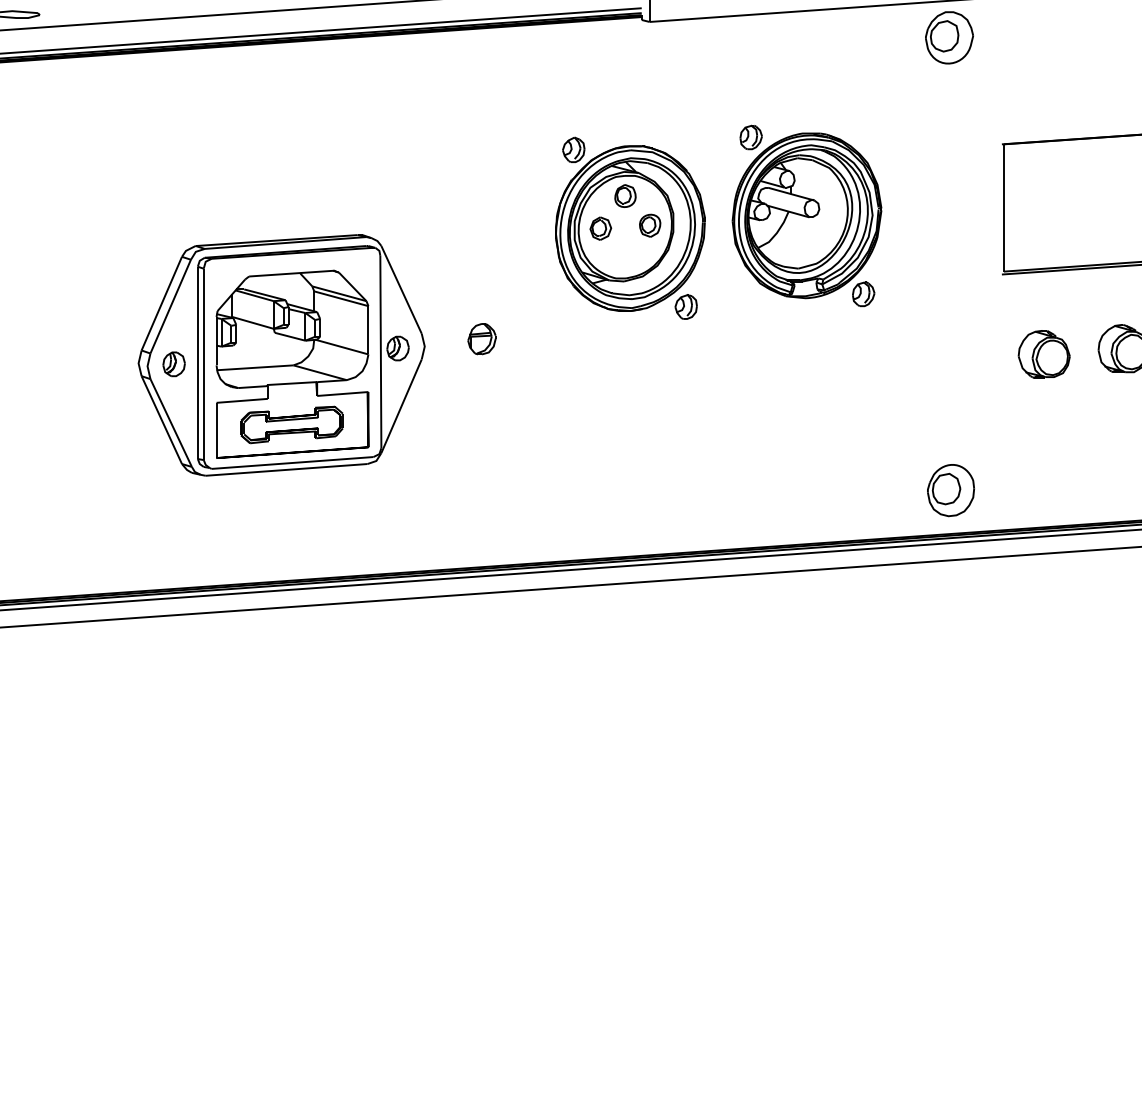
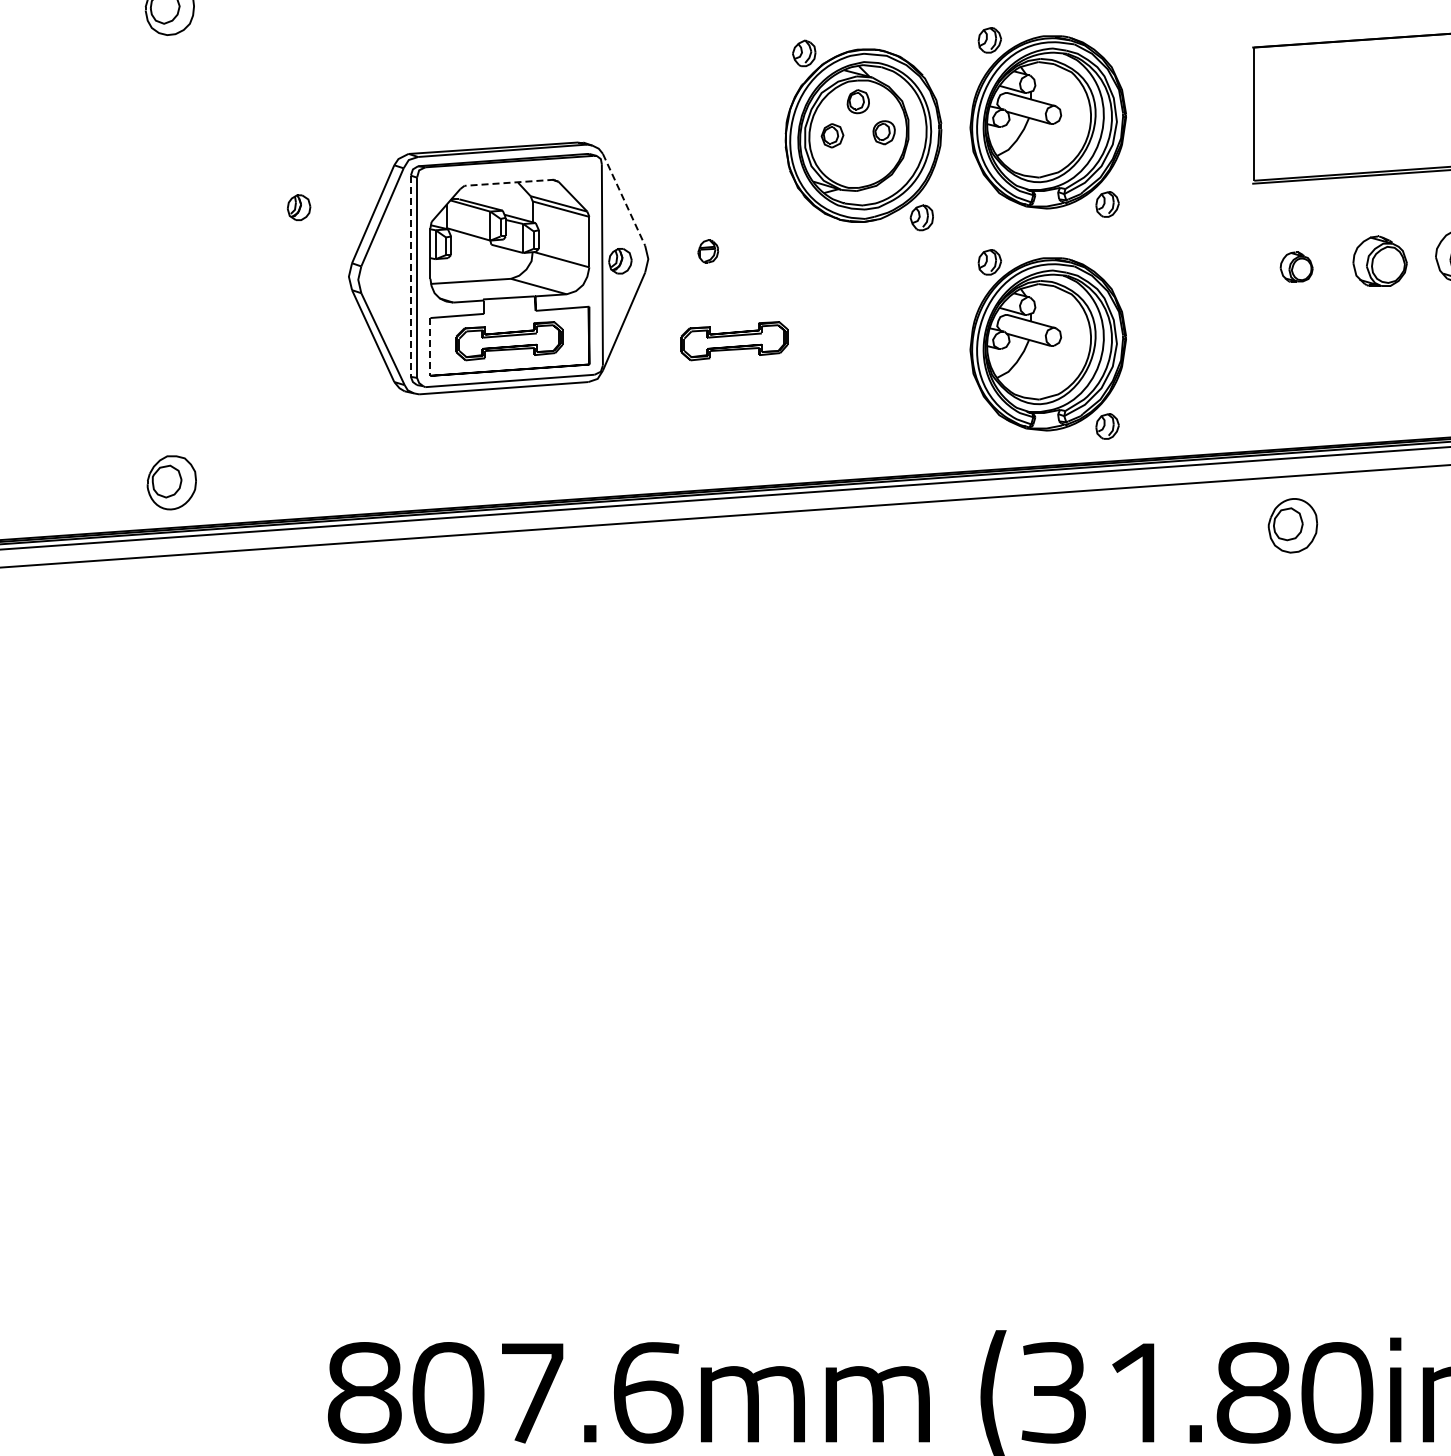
line: (291, 273) -> (508, 182), solid -> dashed
line: (401, 289) -> (624, 199), solid -> dashed
part: (482, 339) -> (708, 251), size x0.7
part: (1044, 353) -> (1296, 266), size x0.6
line: (197, 363) -> (410, 276), solid -> dashed
part: (173, 364) -> (298, 207), moved
part: (507, 425) -> (734, 341), added
part: (806, 428) -> (1047, 344), added
line: (216, 430) -> (430, 346), solid -> dashed
part: (950, 490) -> (1292, 525), moved

